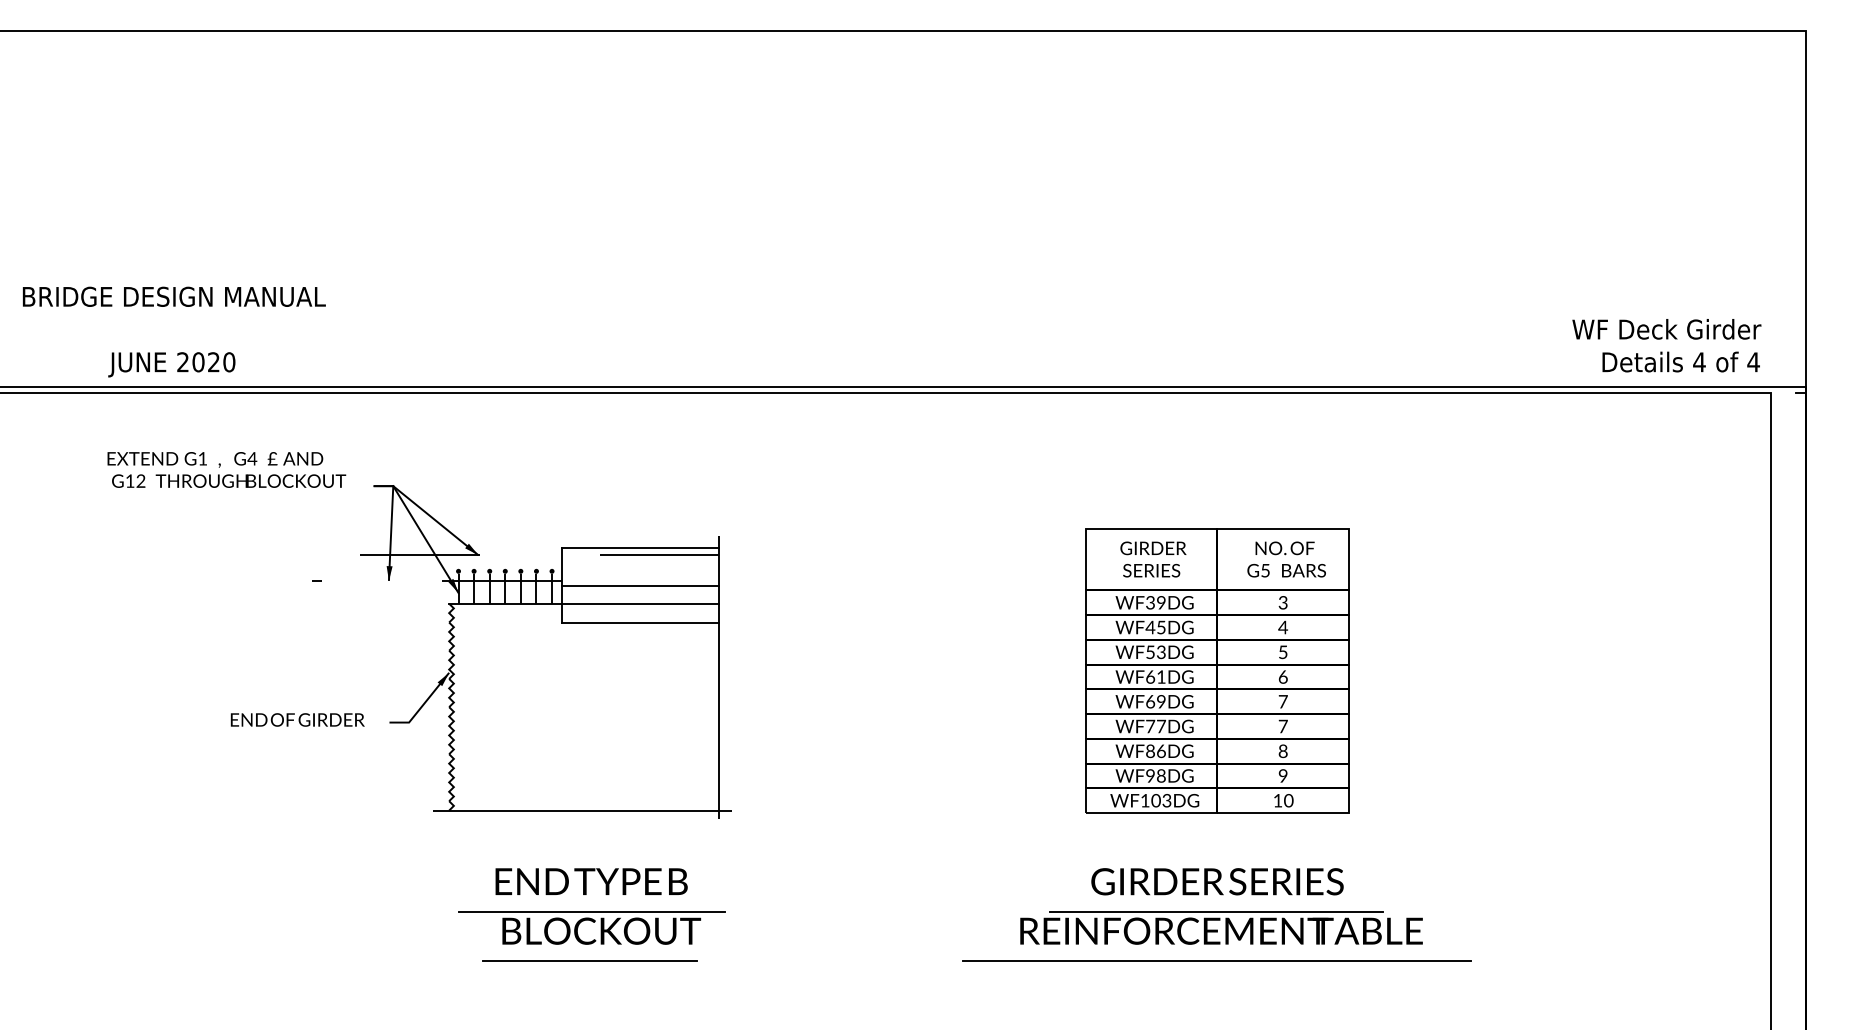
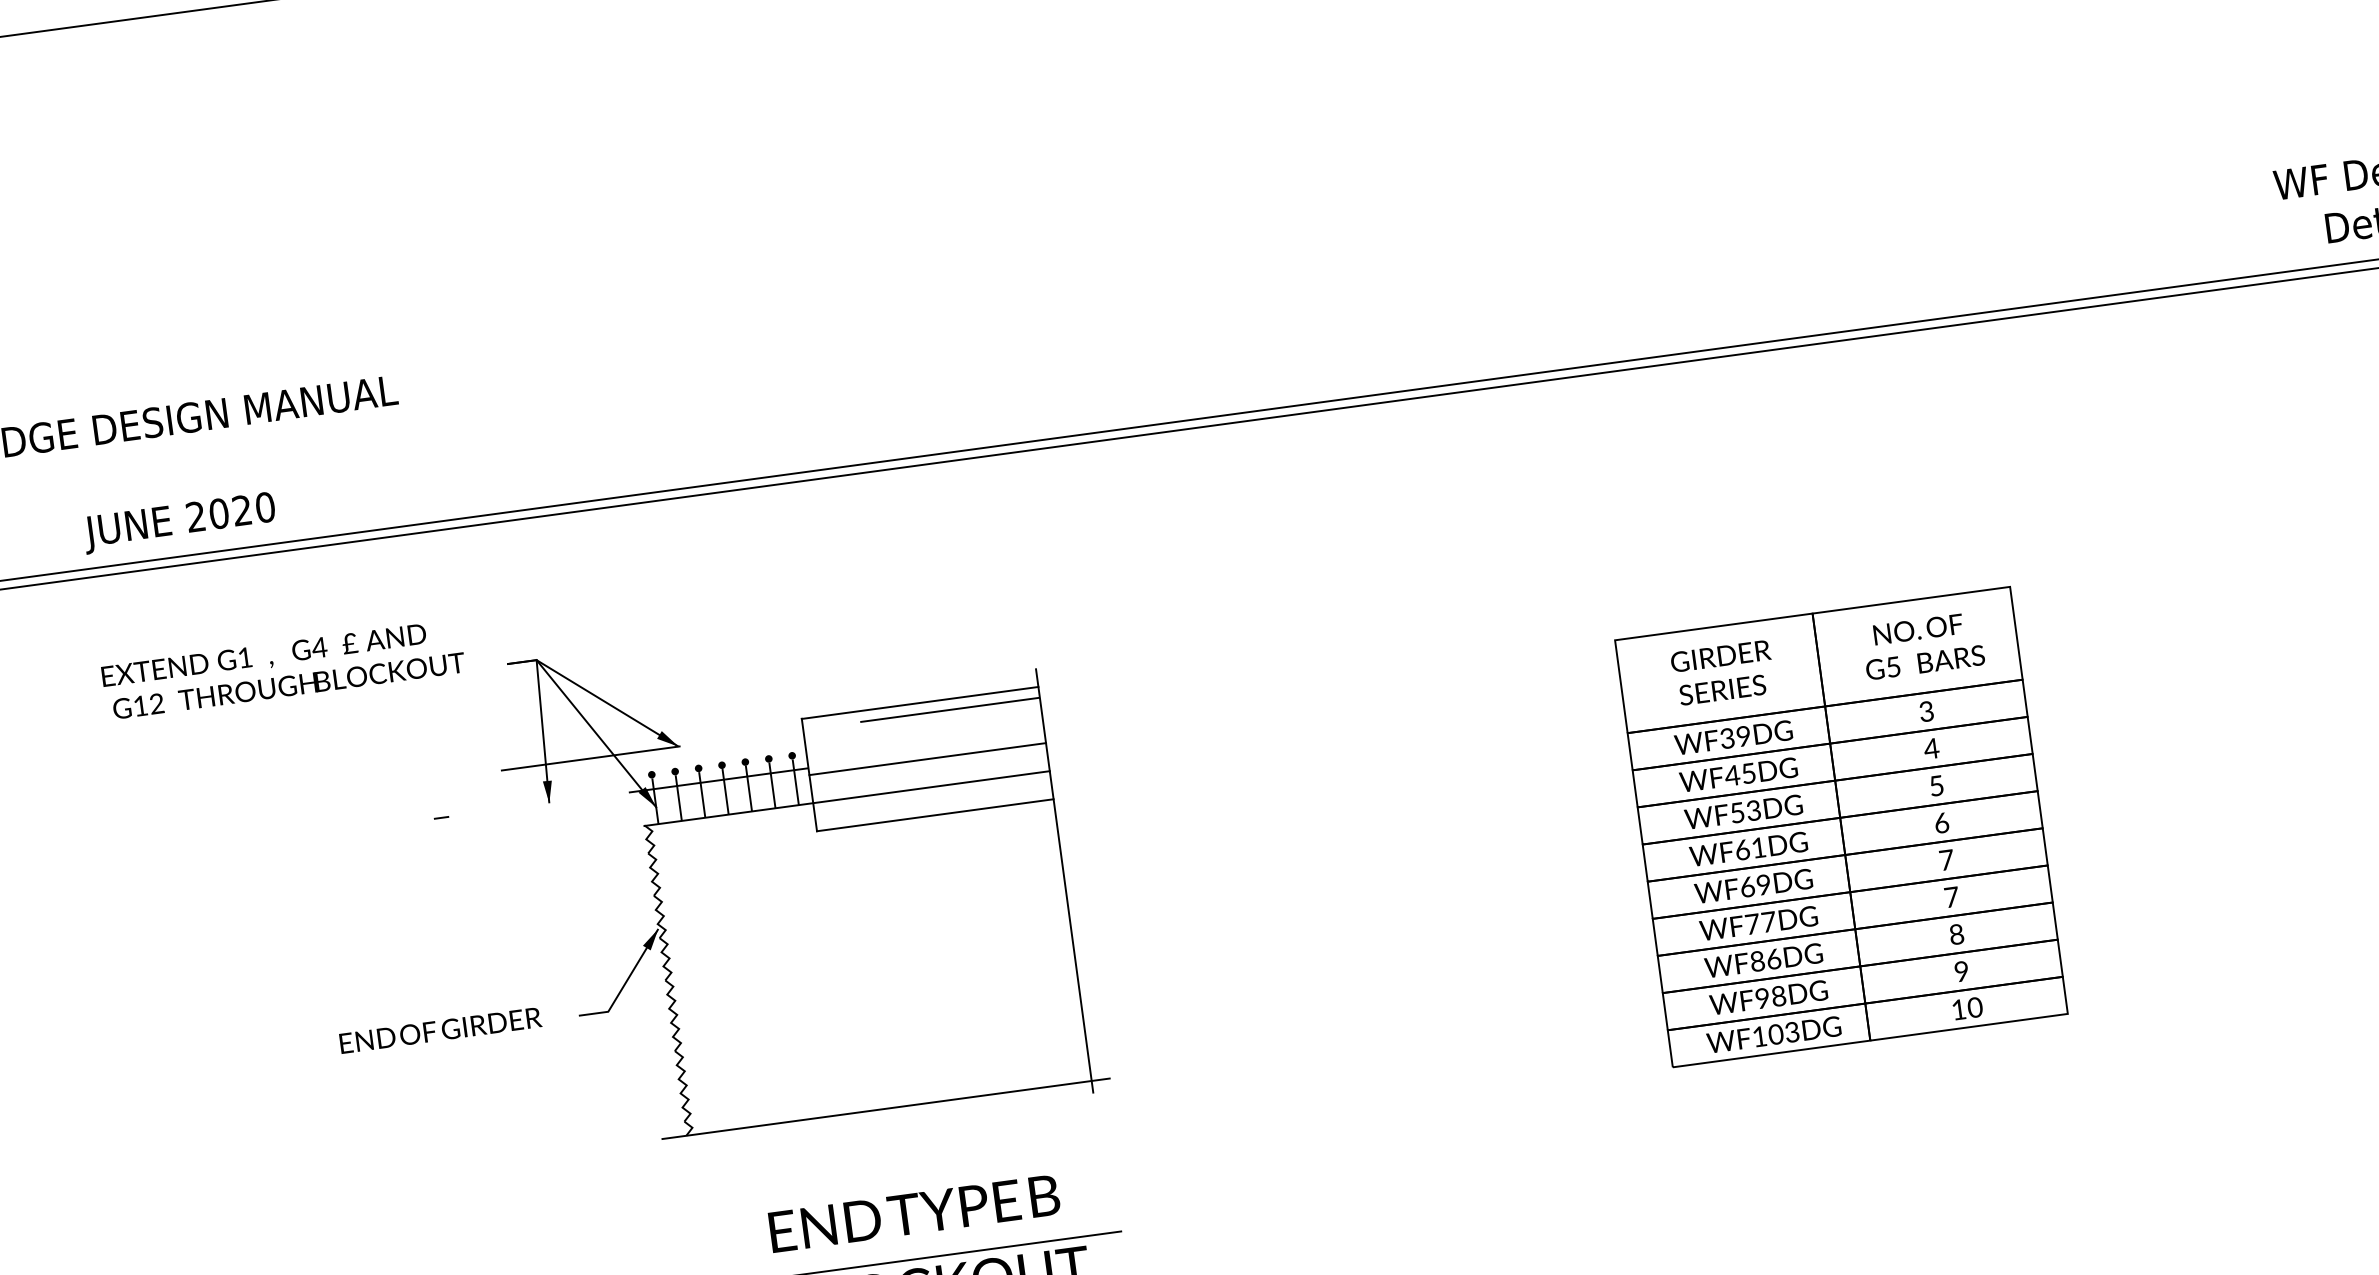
part: (1217, 670) -> (1841, 826), moved
part: (1216, 914) -> (1859, 1135), removed

